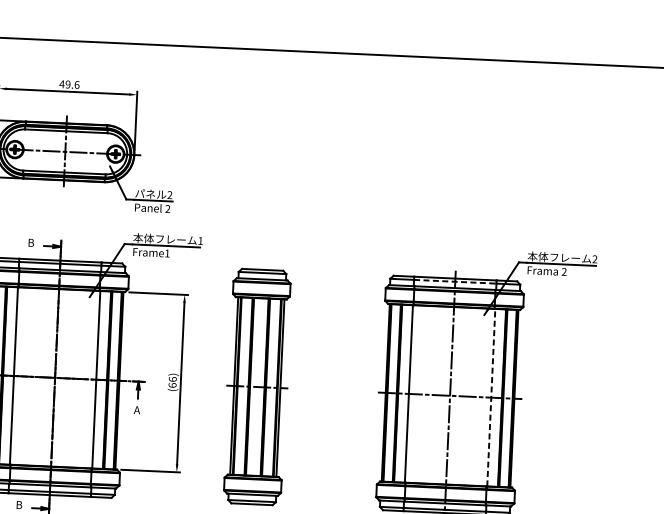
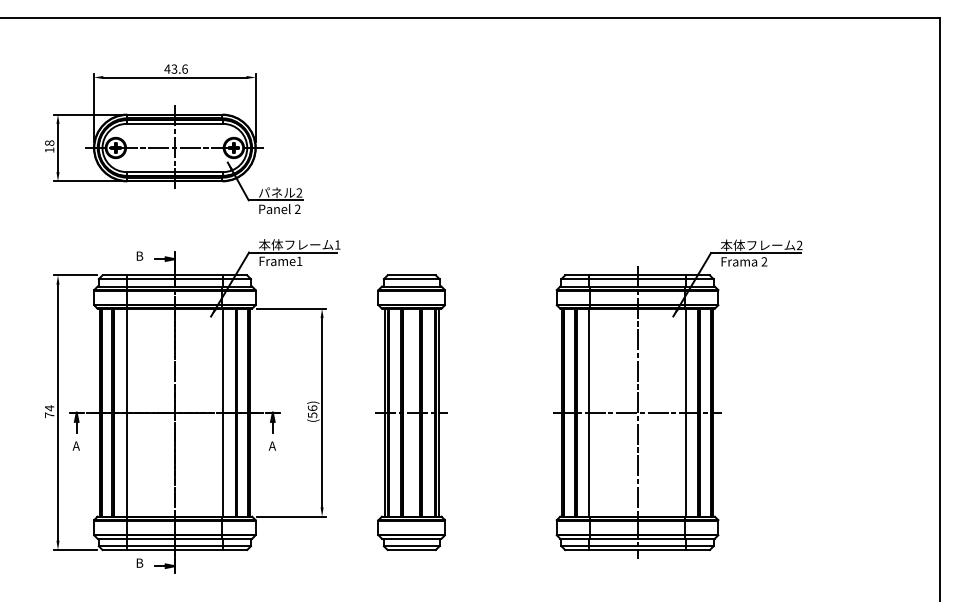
text: (68, 84) -> (174, 68), 49.6 -> 43.6
line: (456, 282) -> (638, 279), dashed -> solid
text: (172, 385) -> (312, 415), (66) -> (56)
line: (491, 397) -> (685, 412), dashed -> solid

